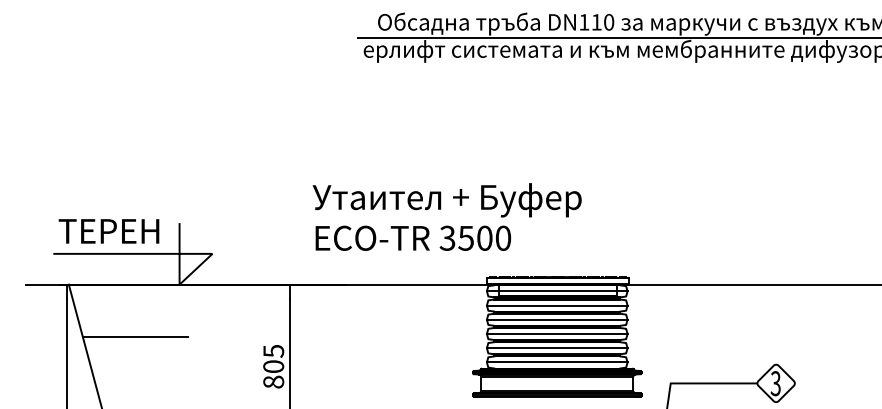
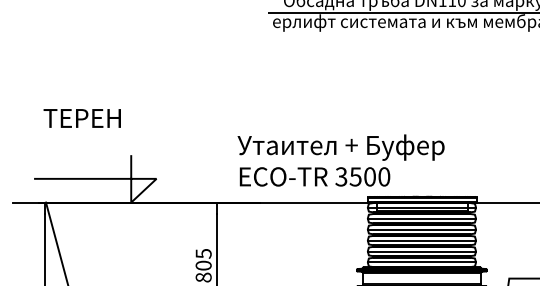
text: (446, 216) -> (340, 160), moved
text: (108, 231) -> (81, 118), moved
line: (134, 337) -> (96, 243), removed

